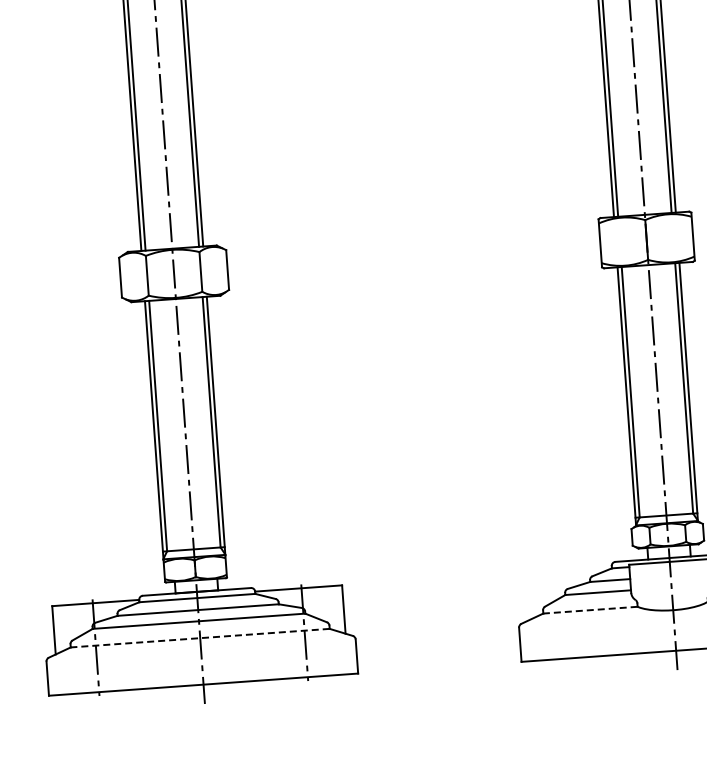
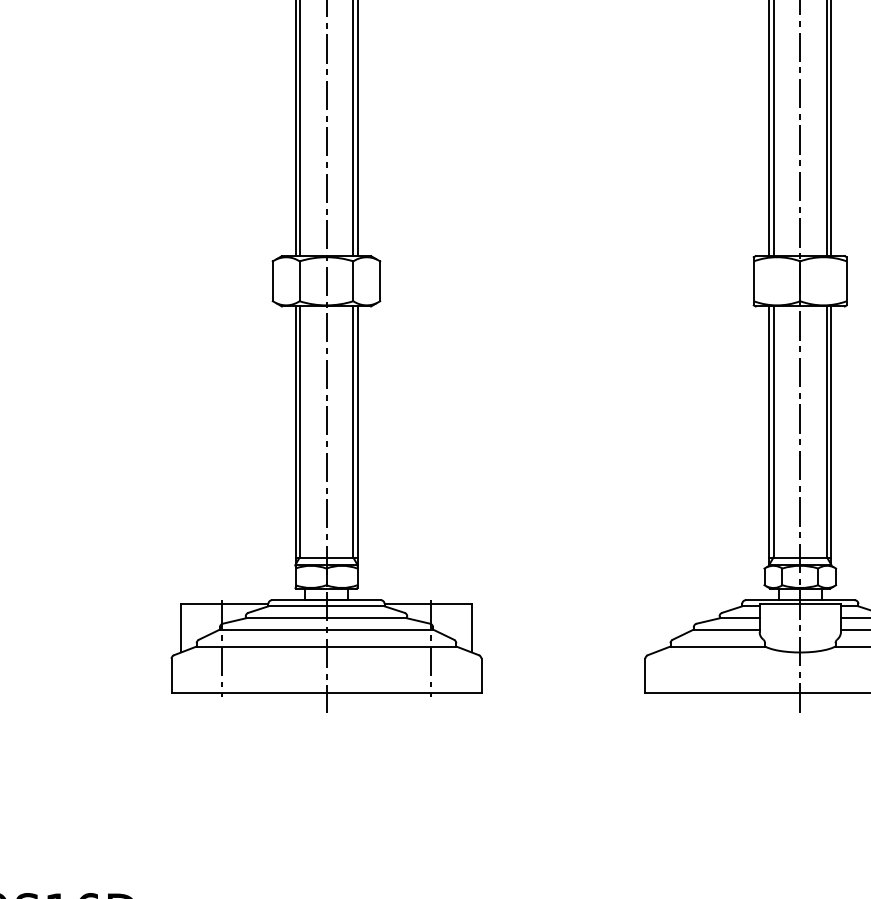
line: (590, 610) -> (717, 646), dashed -> solid
line: (200, 638) -> (326, 646), dashed -> solid

